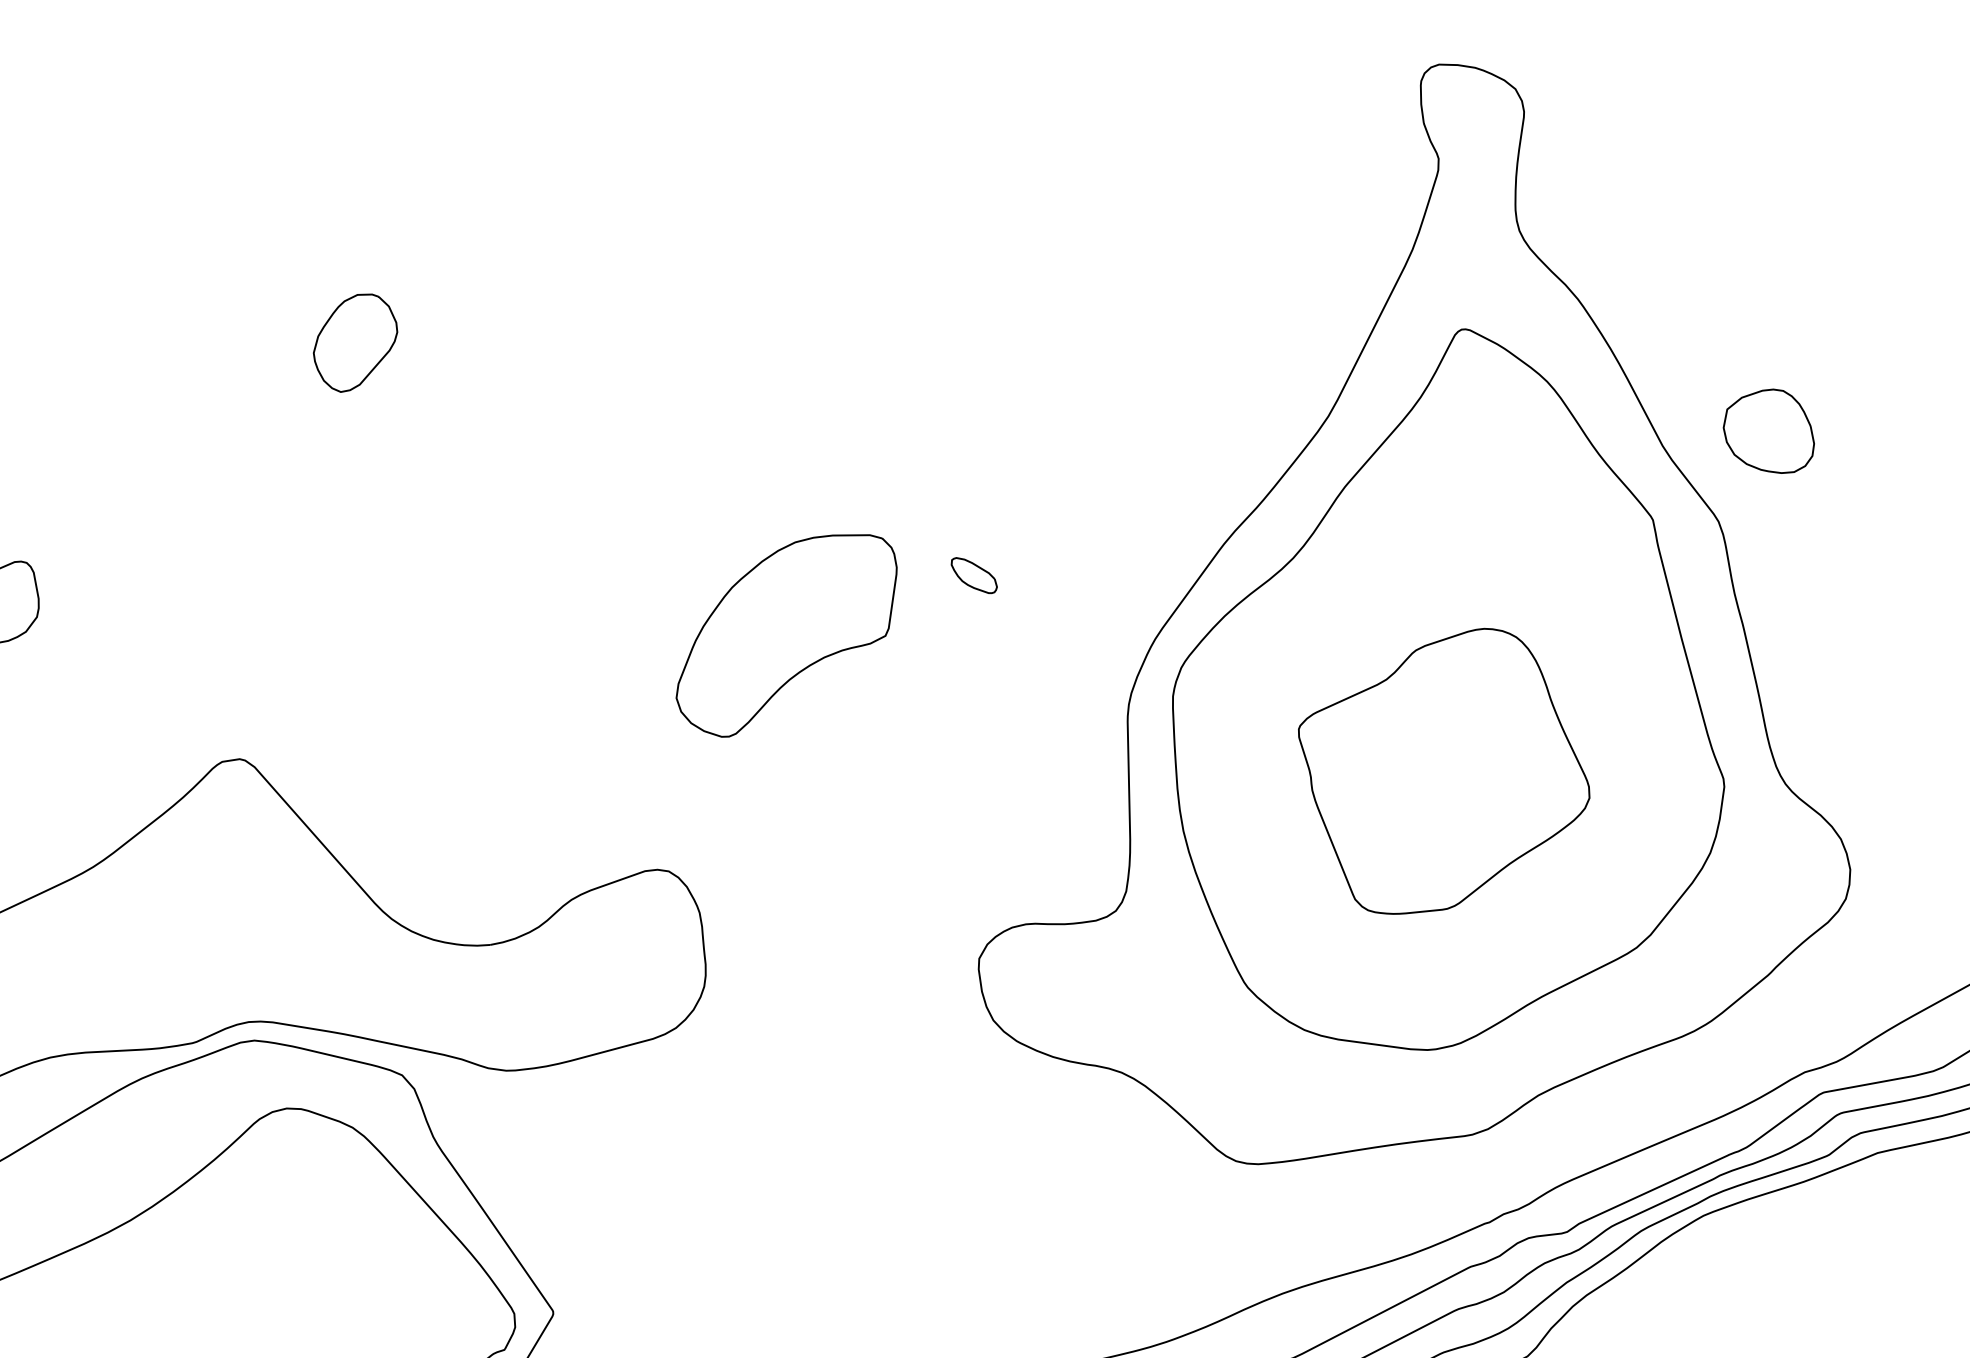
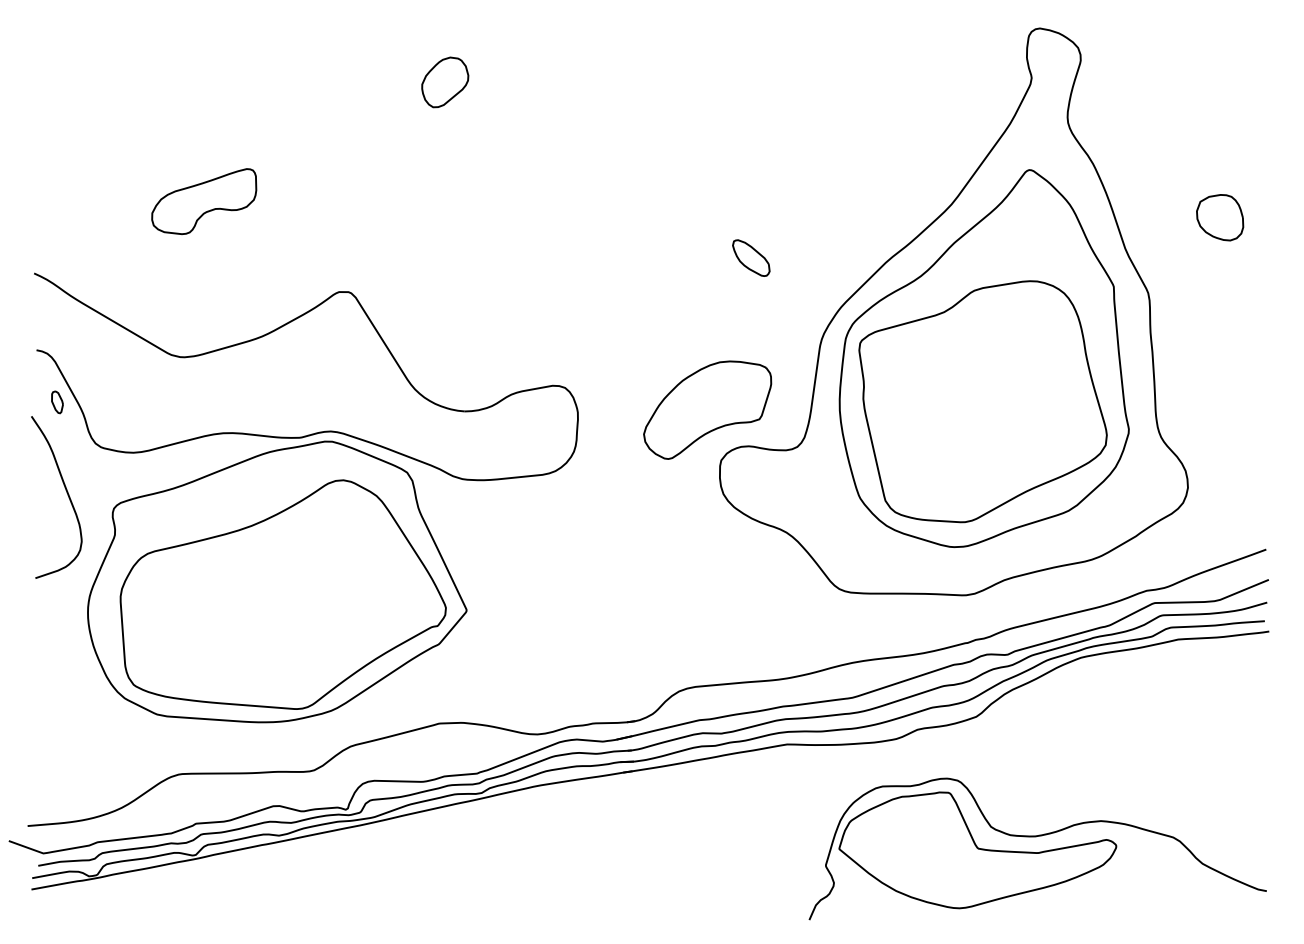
part: (1769, 432) -> (1220, 217), moved
part: (974, 574) -> (751, 257), size x1.67
part: (786, 633) -> (707, 409), moved
part: (1444, 771) -> (982, 401), size x1.67

